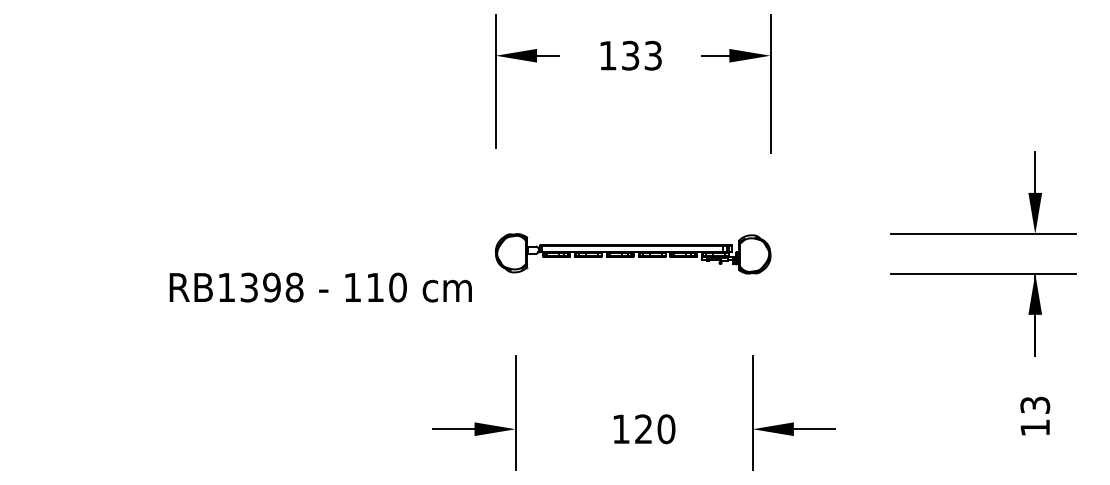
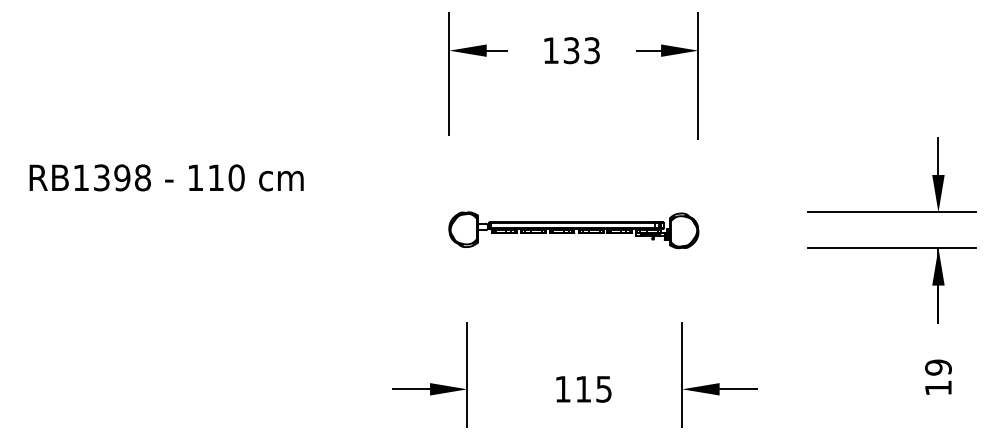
text: (320, 287) -> (166, 177), moved
text: (1035, 405) -> (938, 367), 13 -> 19
text: (654, 428) -> (593, 388), 120 -> 115

